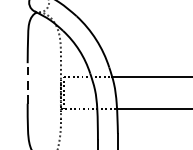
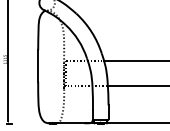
line: (28, 83) -> (38, 66), dashed -> solid

